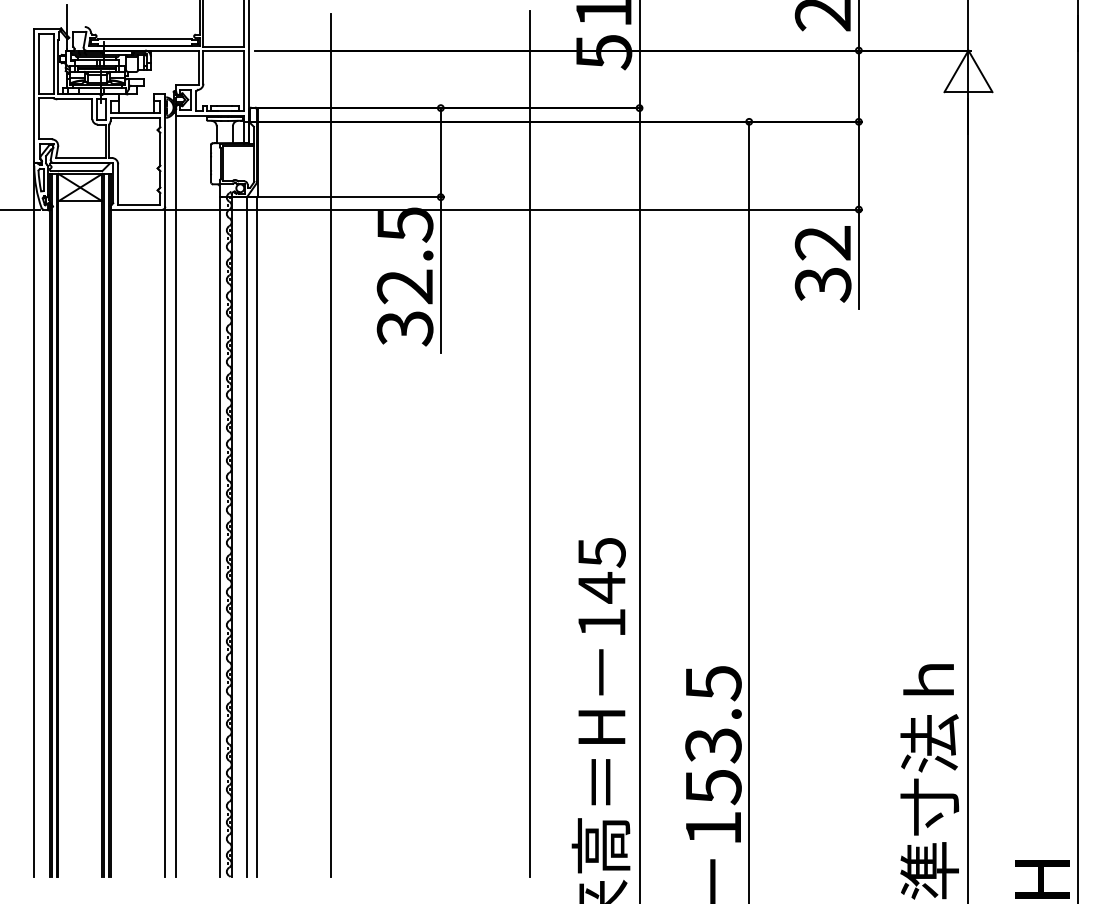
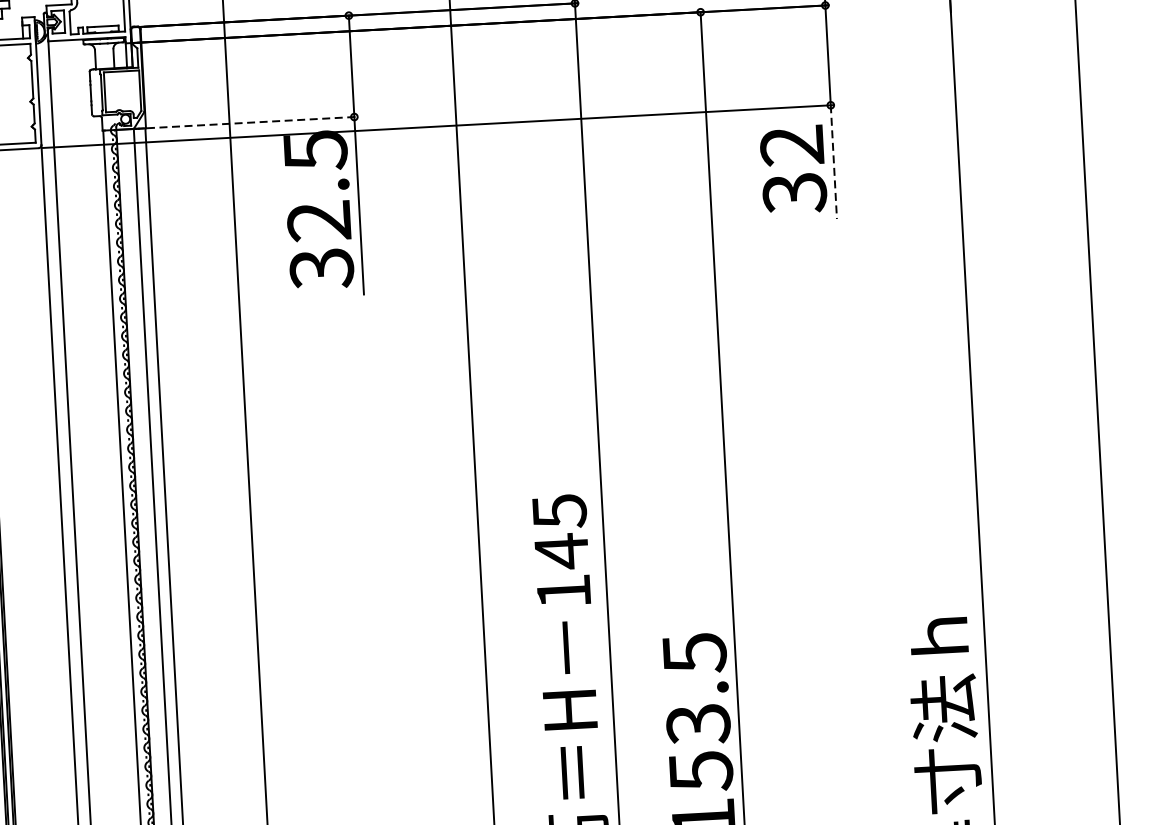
line: (345, 197) -> (245, 123), solid -> dashed
line: (858, 259) -> (833, 162), solid -> dashed

